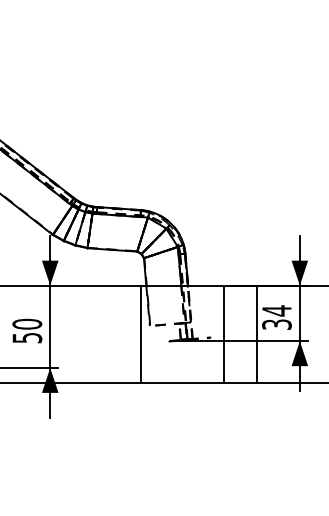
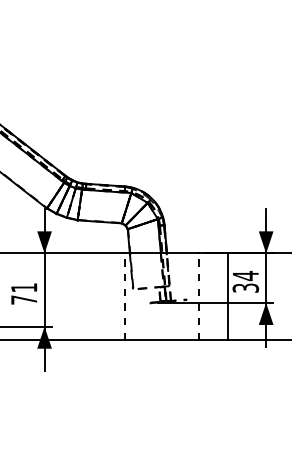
text: (27, 330) -> (24, 293), 50 -> 71
line: (141, 334) -> (125, 296), solid -> dashed
line: (223, 334) -> (198, 296), solid -> dashed

